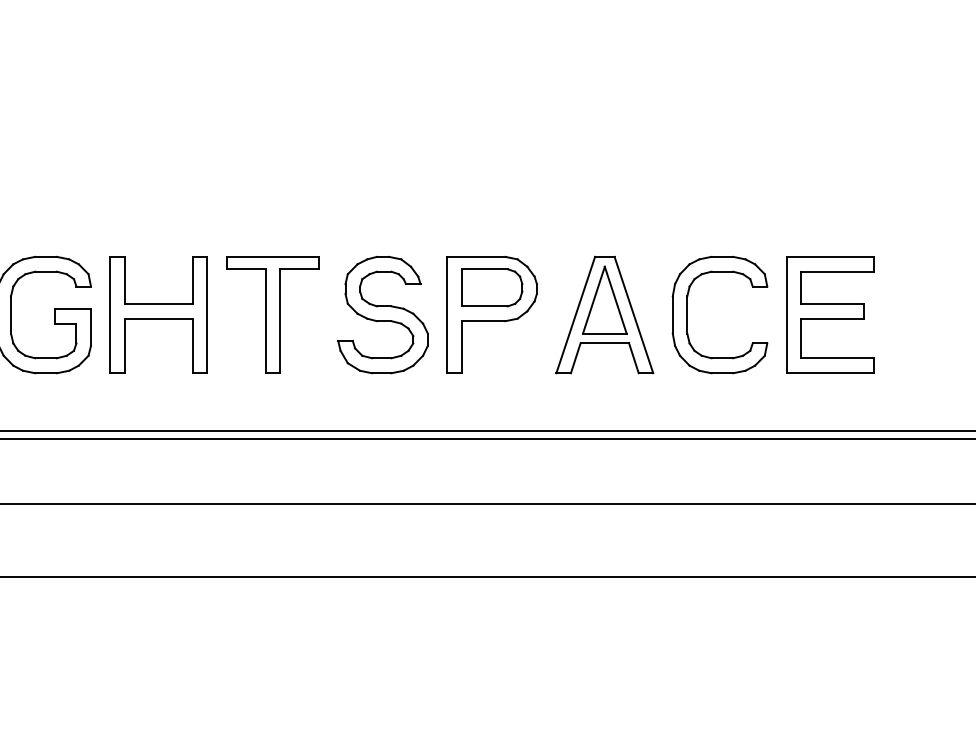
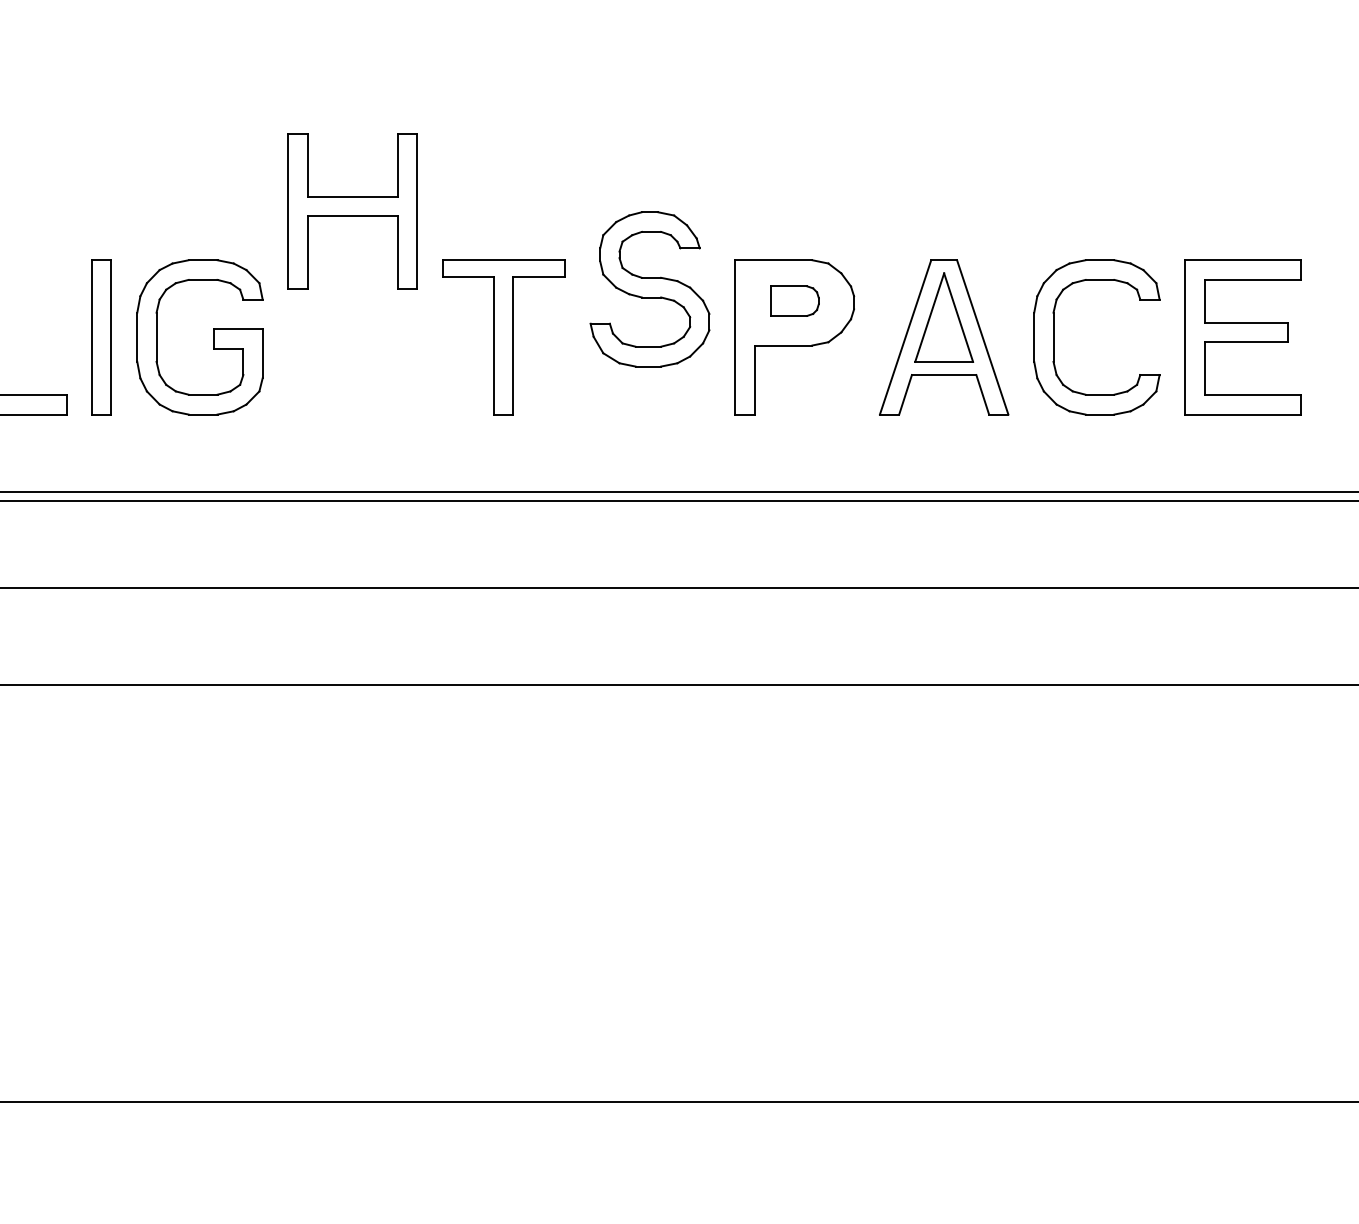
part: (491, 287) -> (794, 300), size x0.6
part: (158, 315) -> (352, 211), moved
part: (382, 315) -> (649, 289), moved

